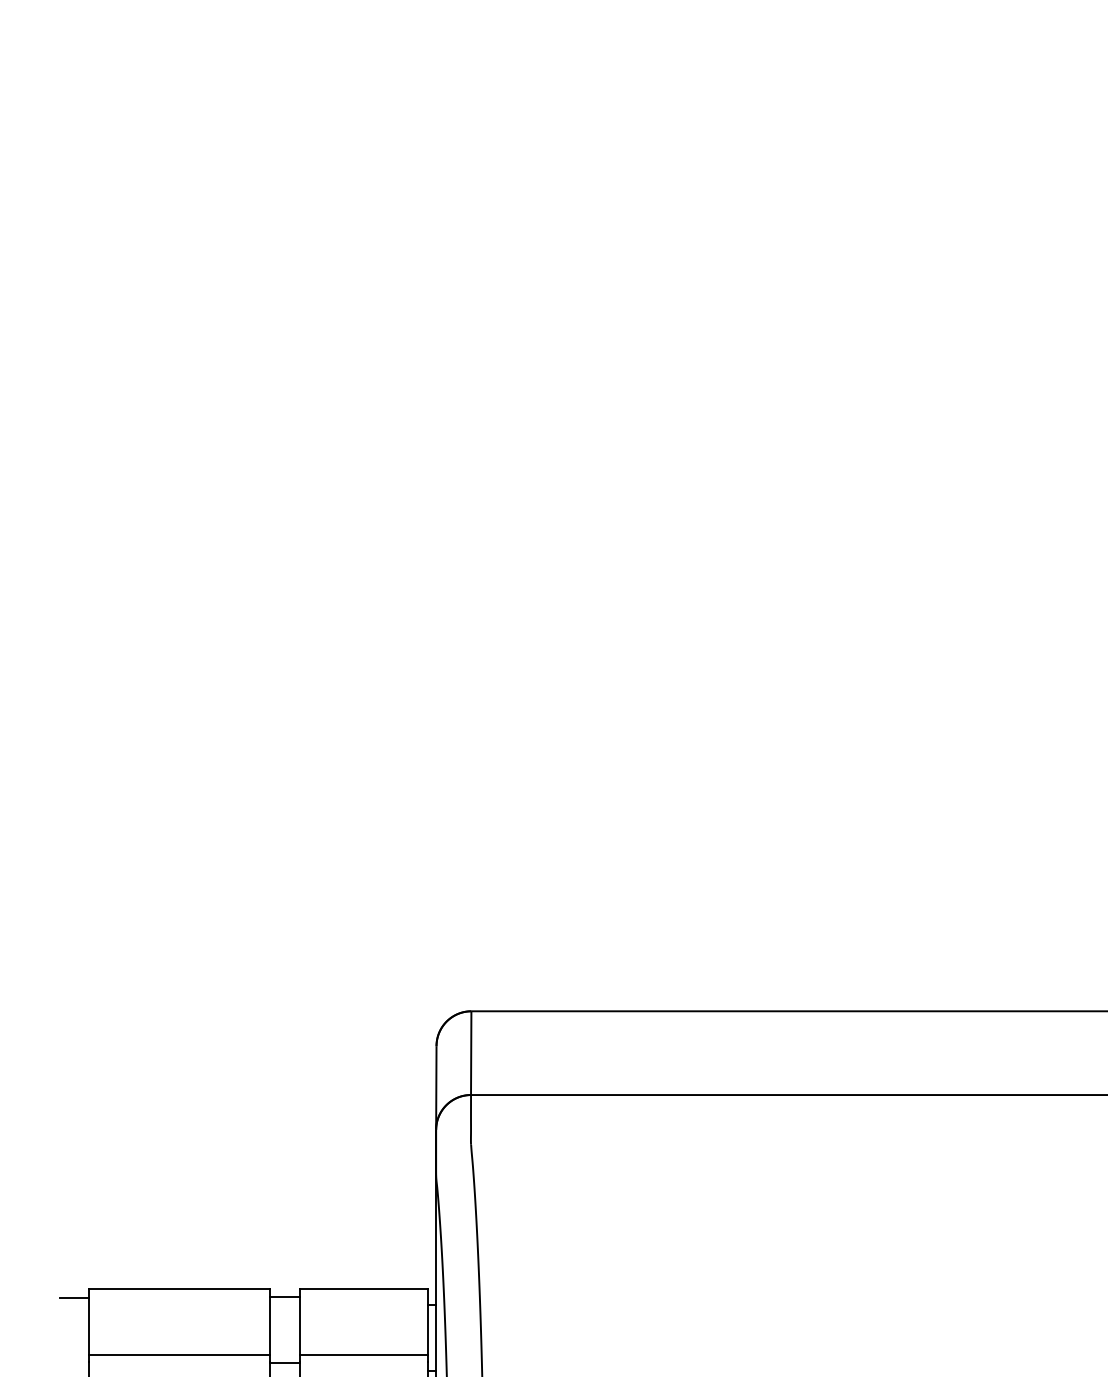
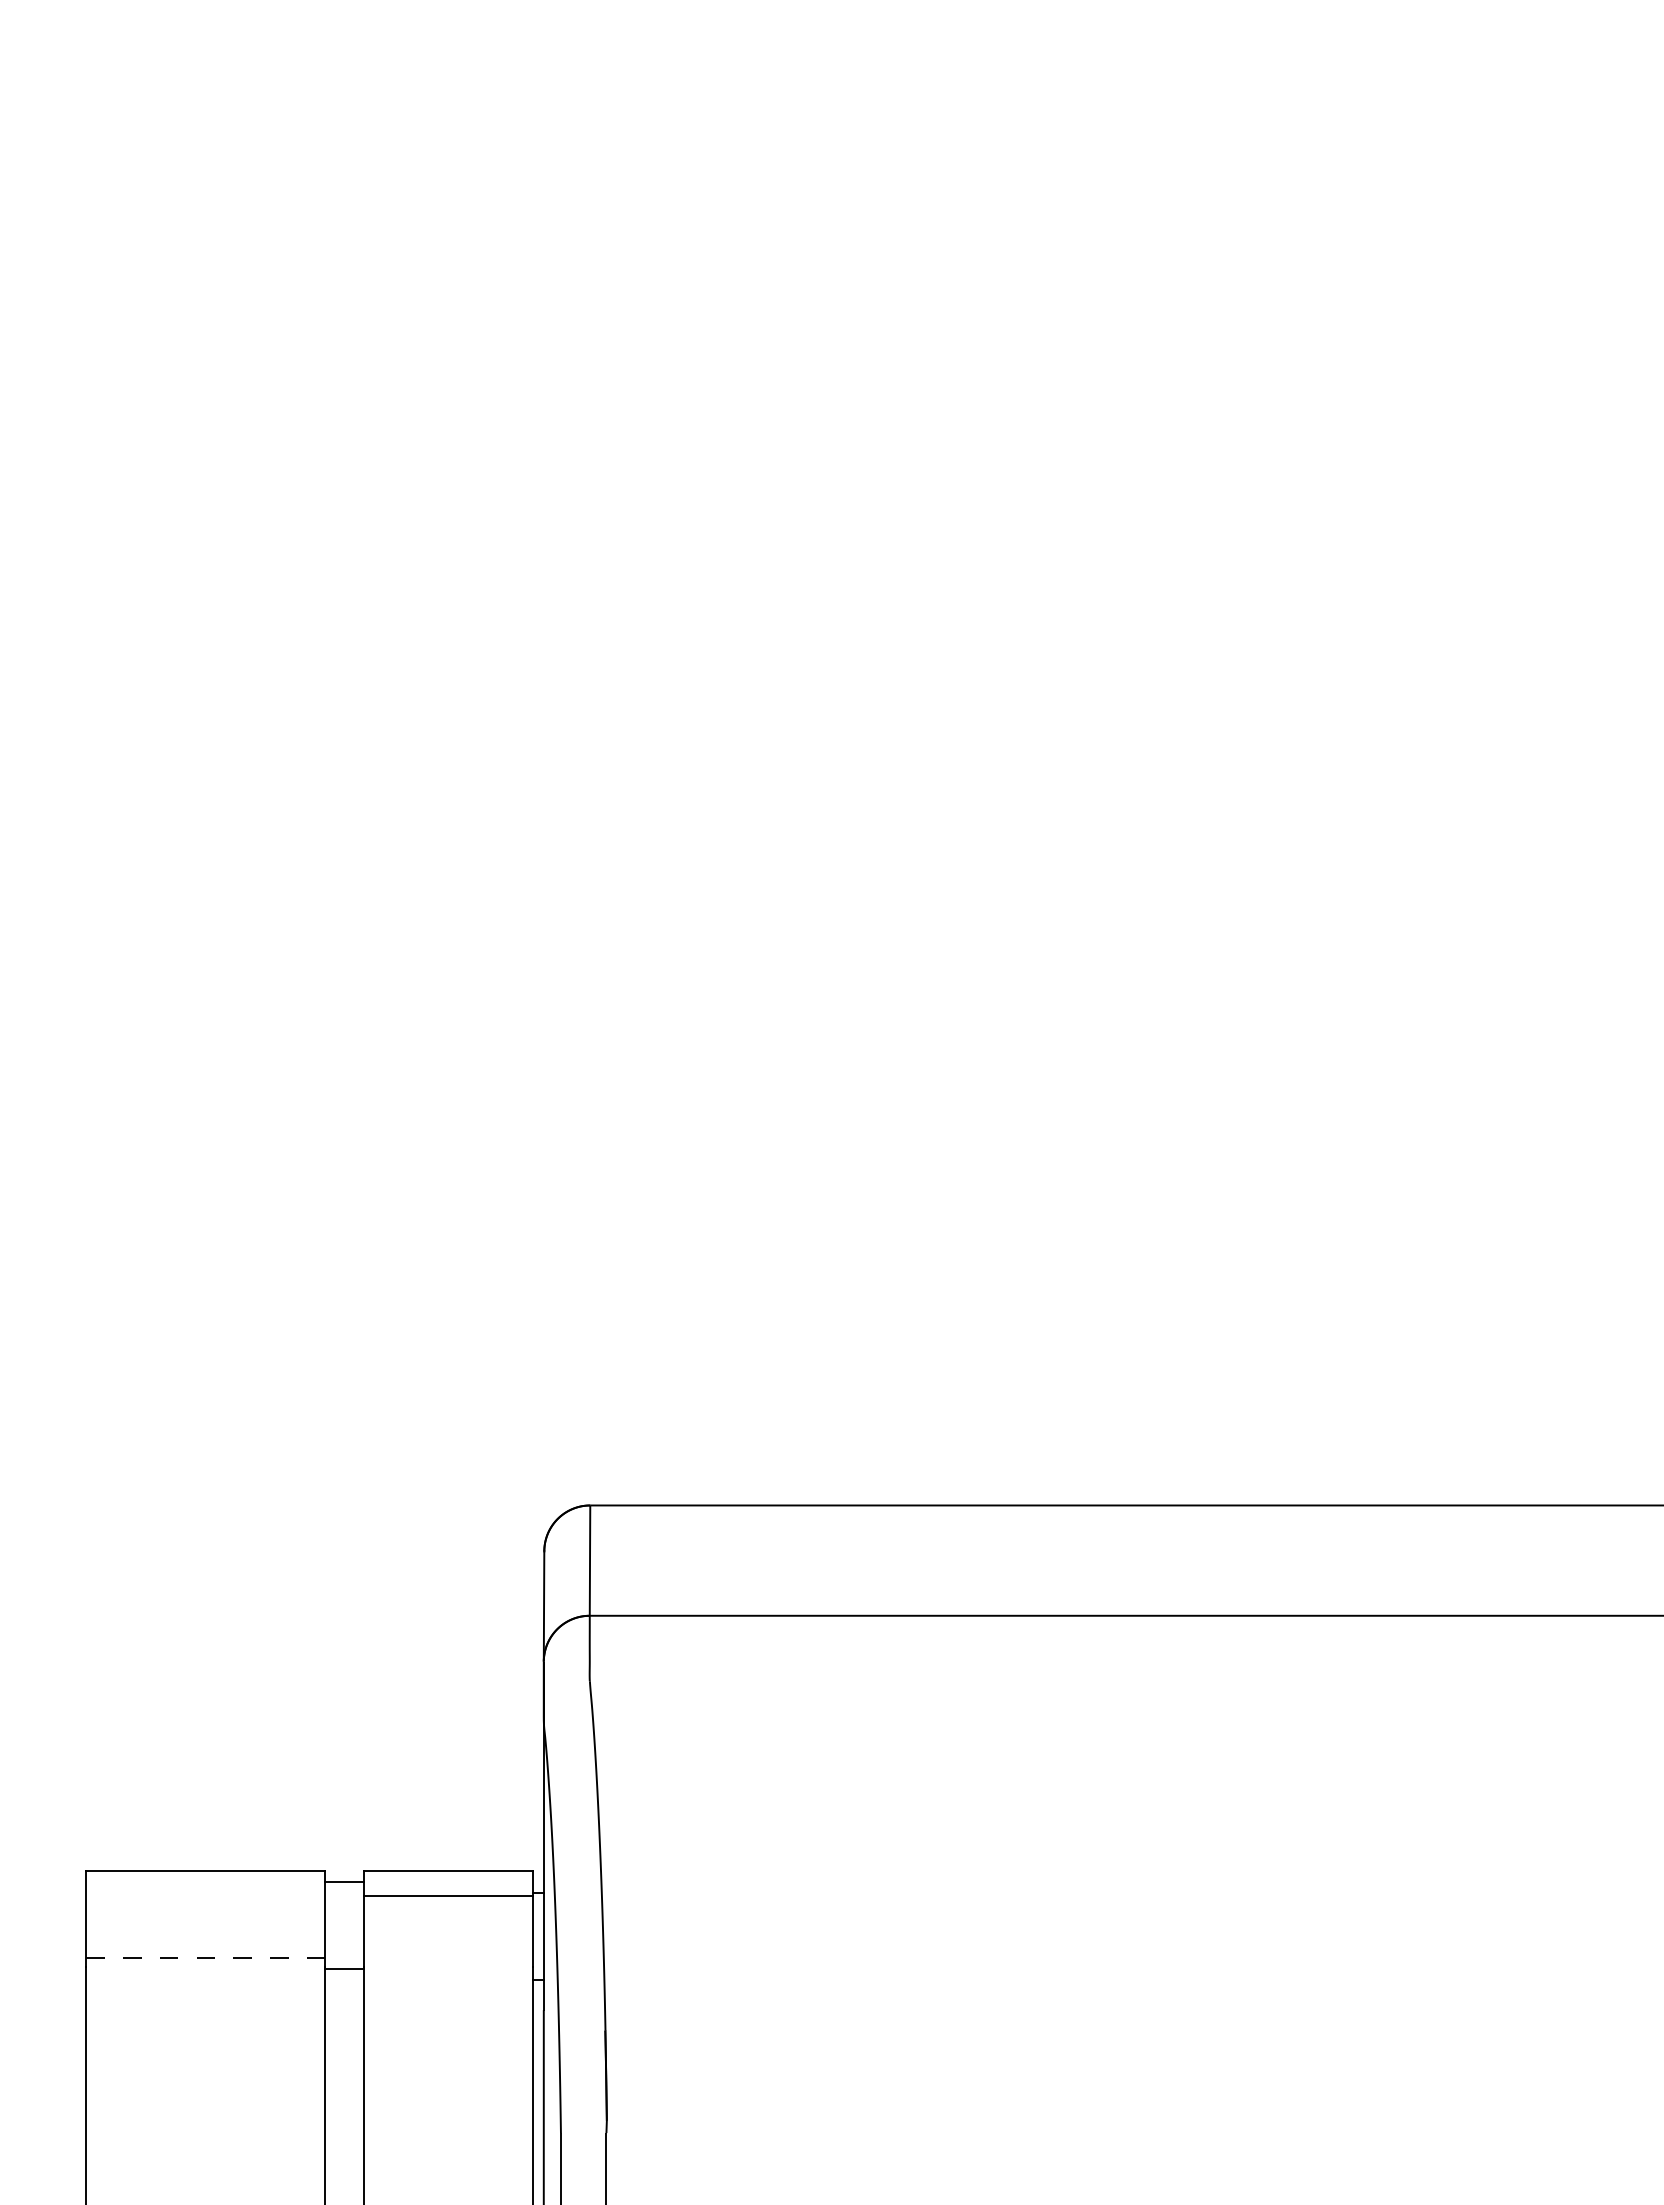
line: (74, 1297) -> (67, 1882), removed
line: (179, 1354) -> (205, 1957), solid -> dashed
line: (363, 1354) -> (448, 1895), moved

